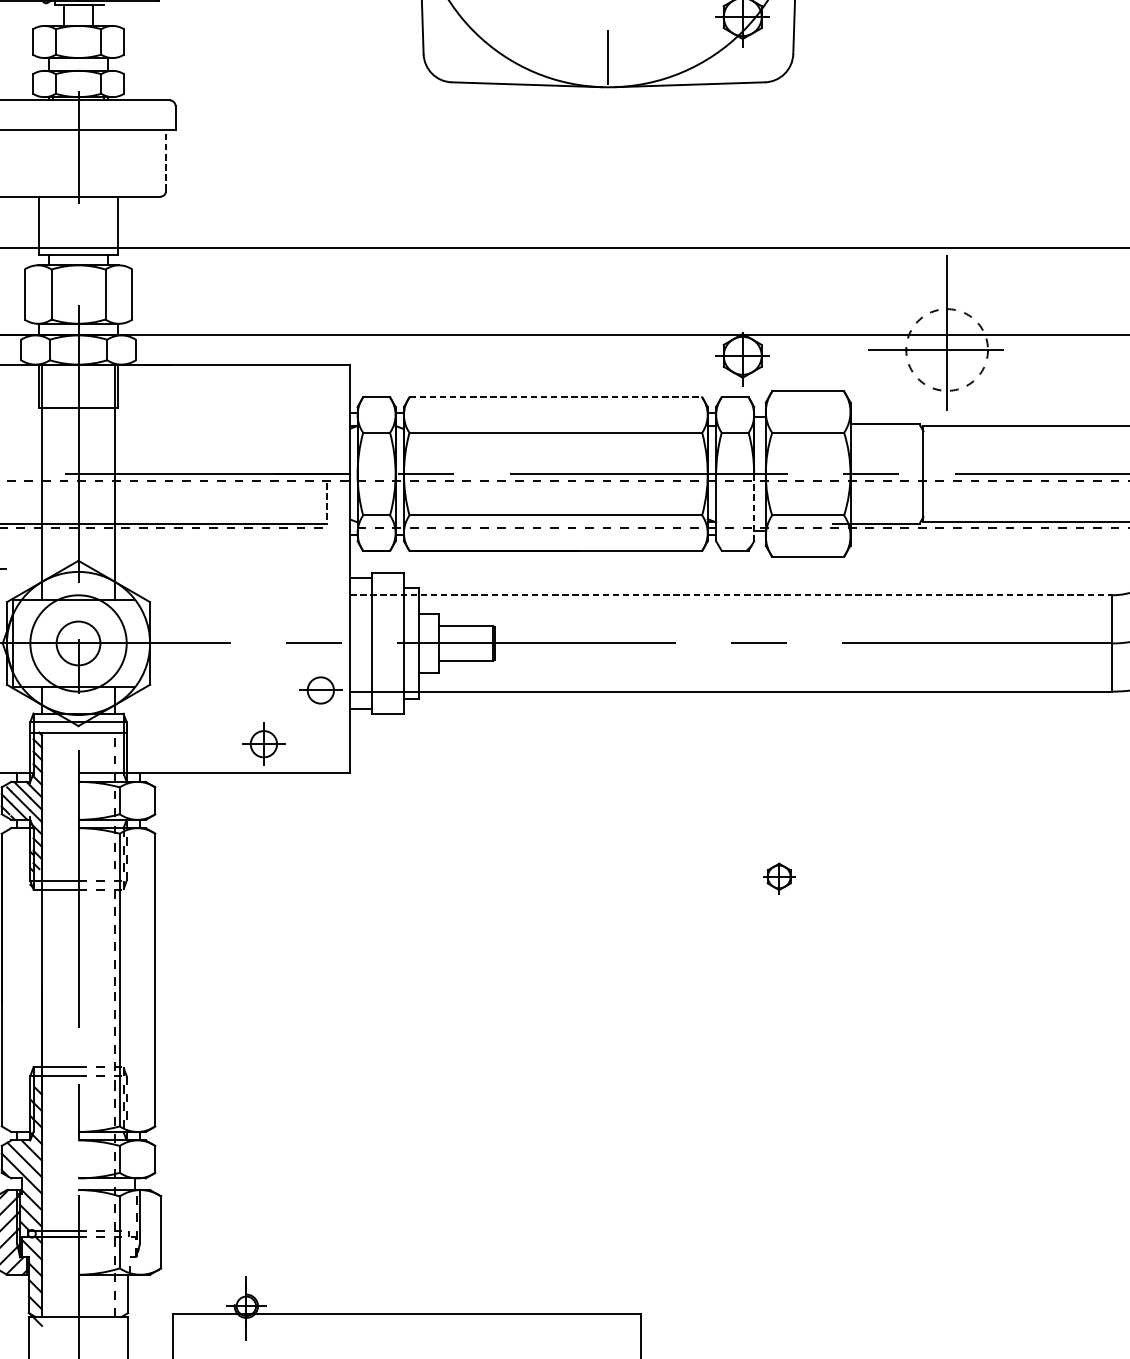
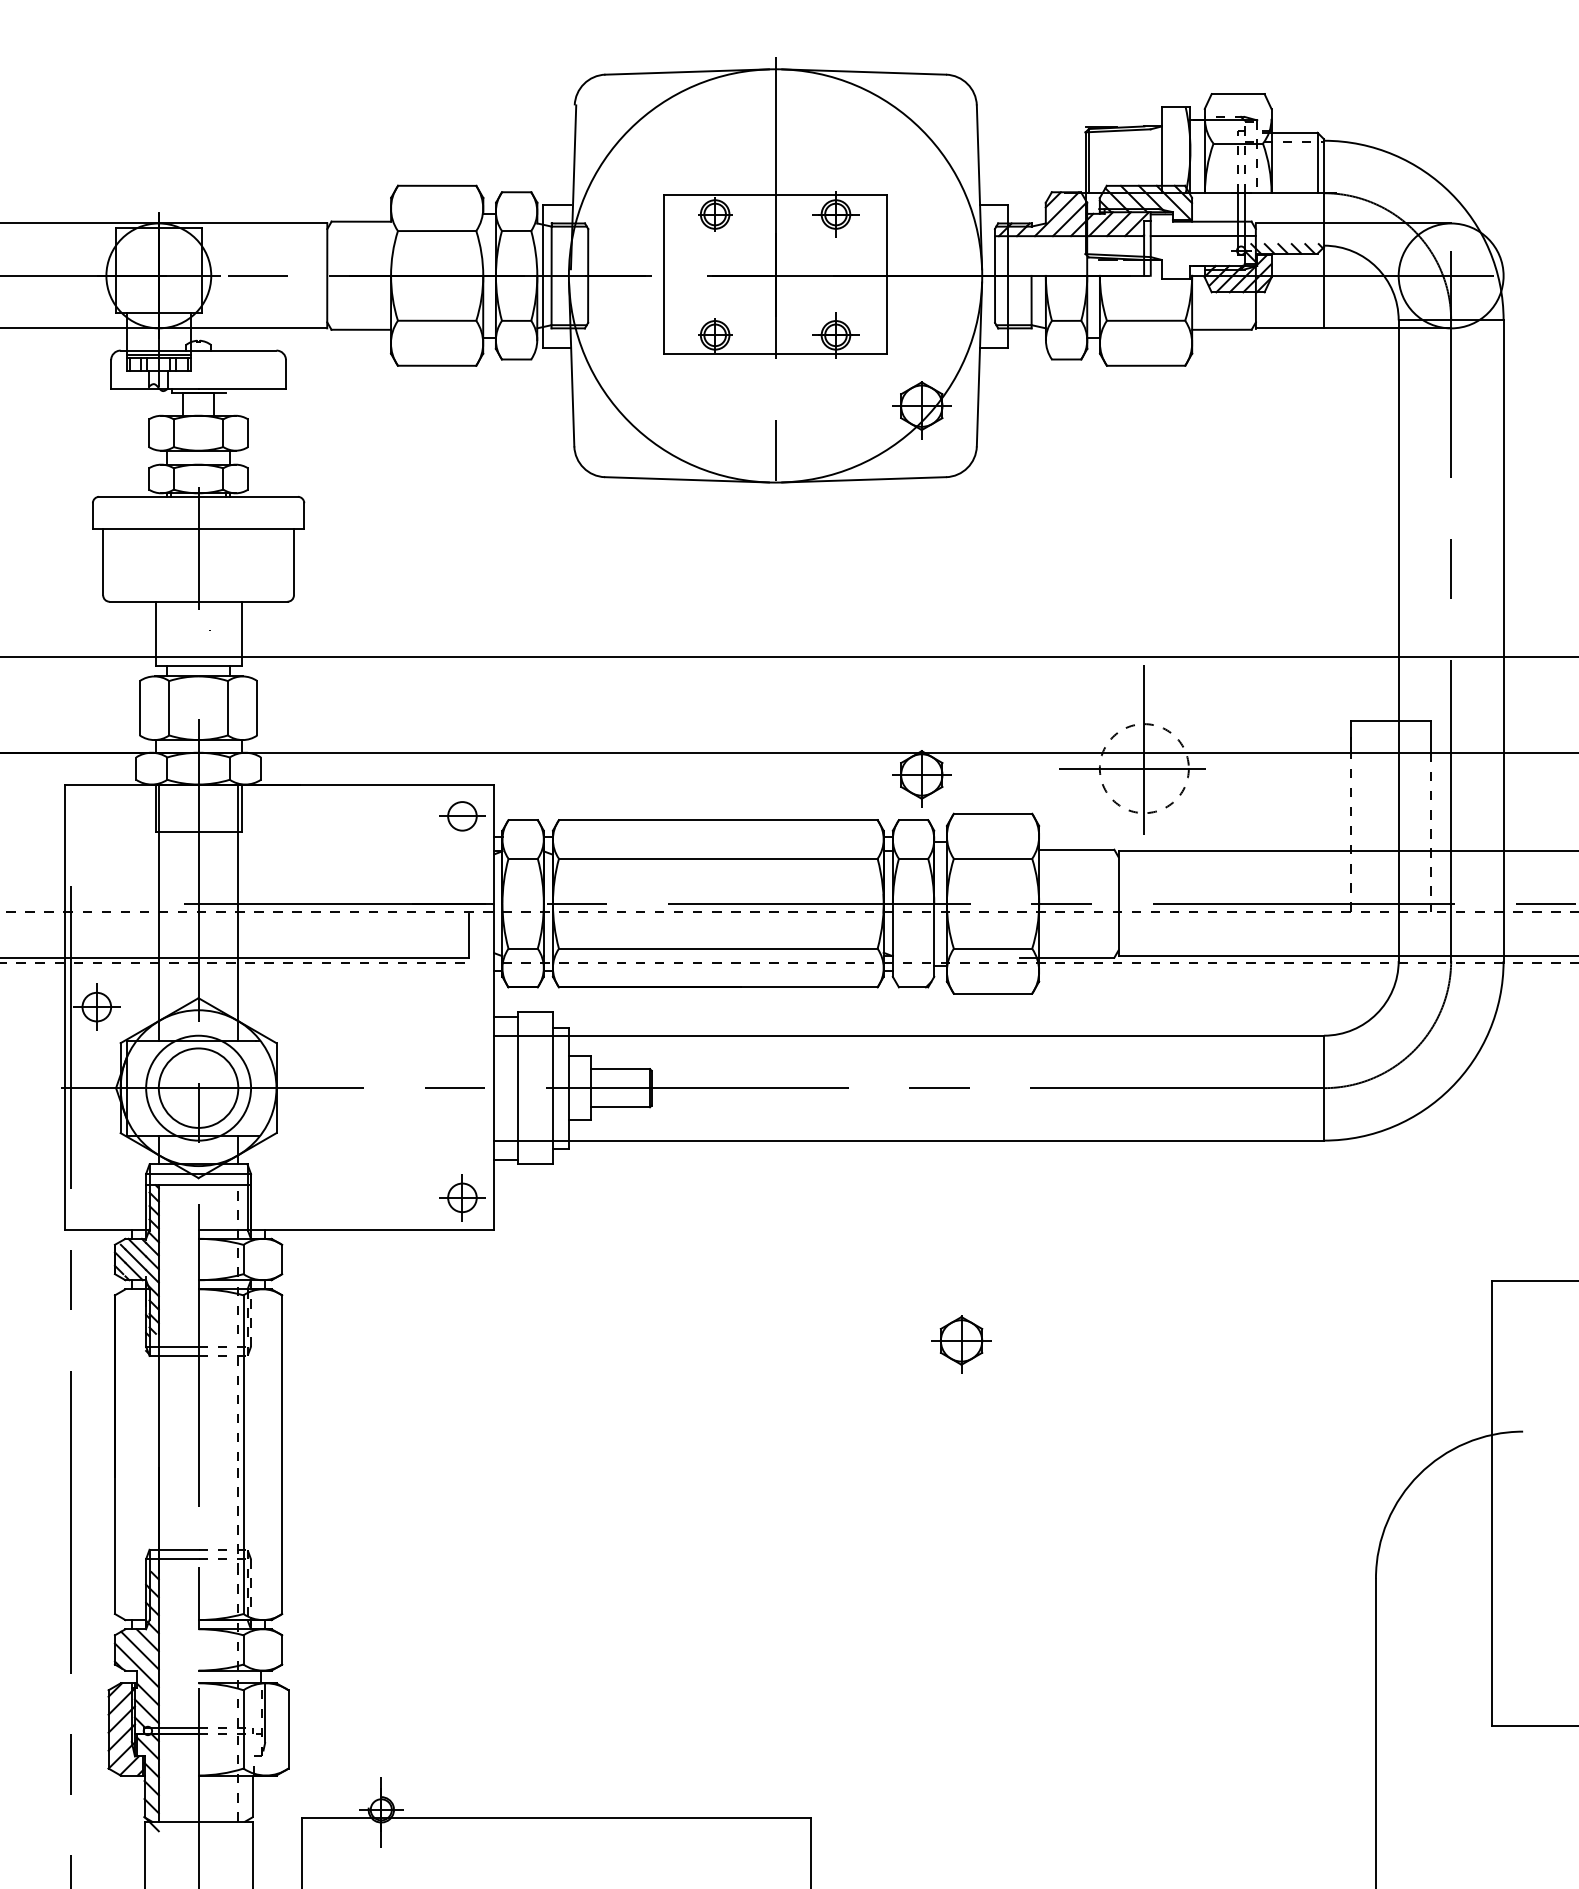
line: (165, 159) -> (293, 561), dashed -> solid
line: (556, 397) -> (718, 820), dashed -> solid
line: (326, 504) -> (468, 936), dashed -> solid
line: (754, 507) -> (934, 940), dashed -> solid
line: (731, 595) -> (909, 1035), dashed -> solid
circle: (78, 642) -> (198, 1087), size x1.67
part: (320, 690) -> (462, 816), moved
part: (263, 743) -> (462, 1197), moved
part: (779, 878) -> (961, 1344), size x1.67

